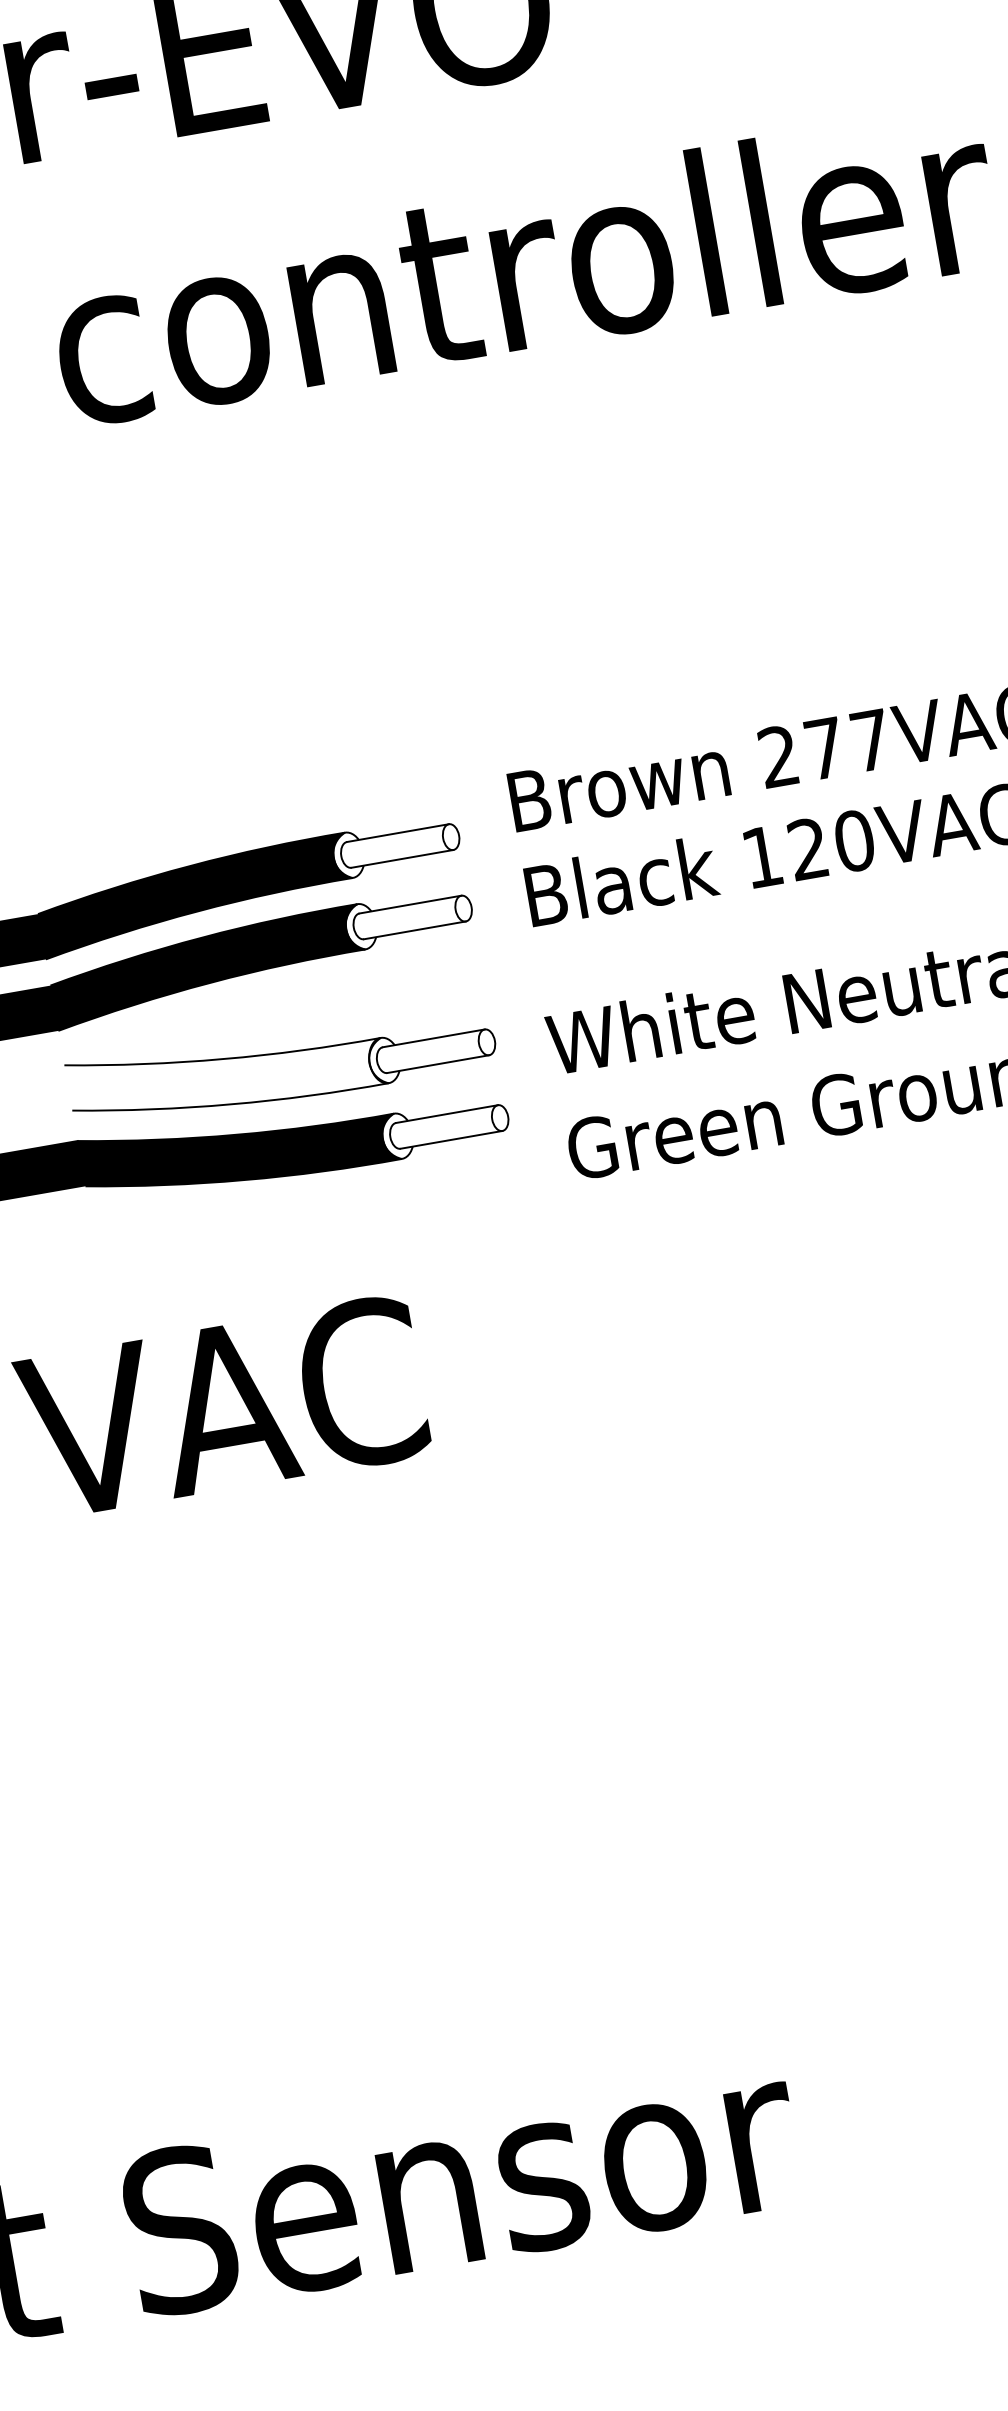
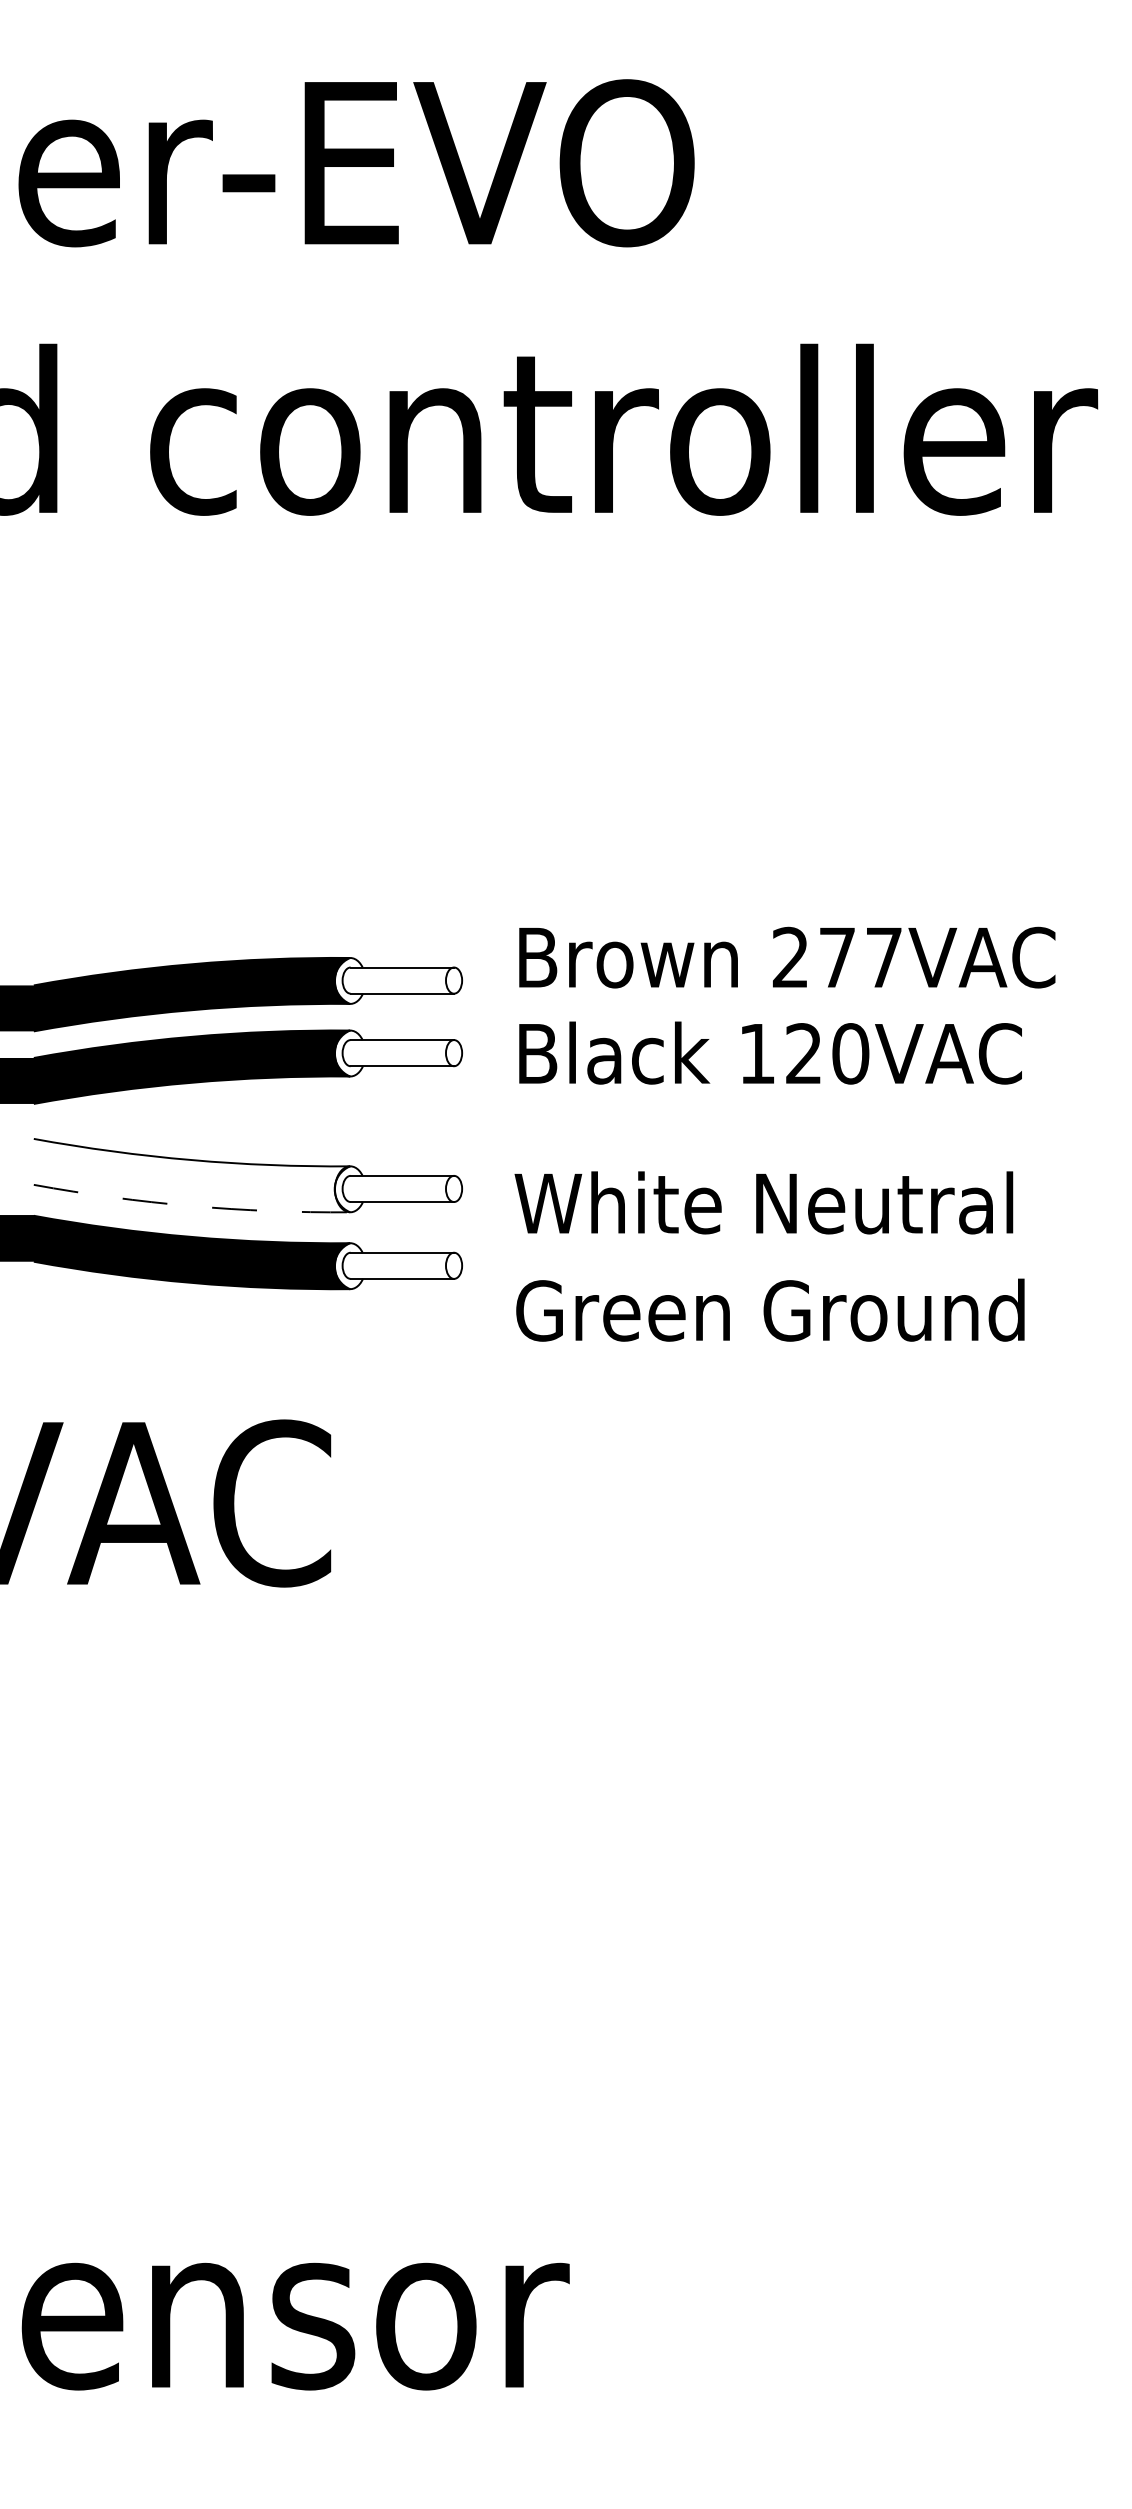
arc: (231, 1104) -> (191, 1206), solid -> dashed

